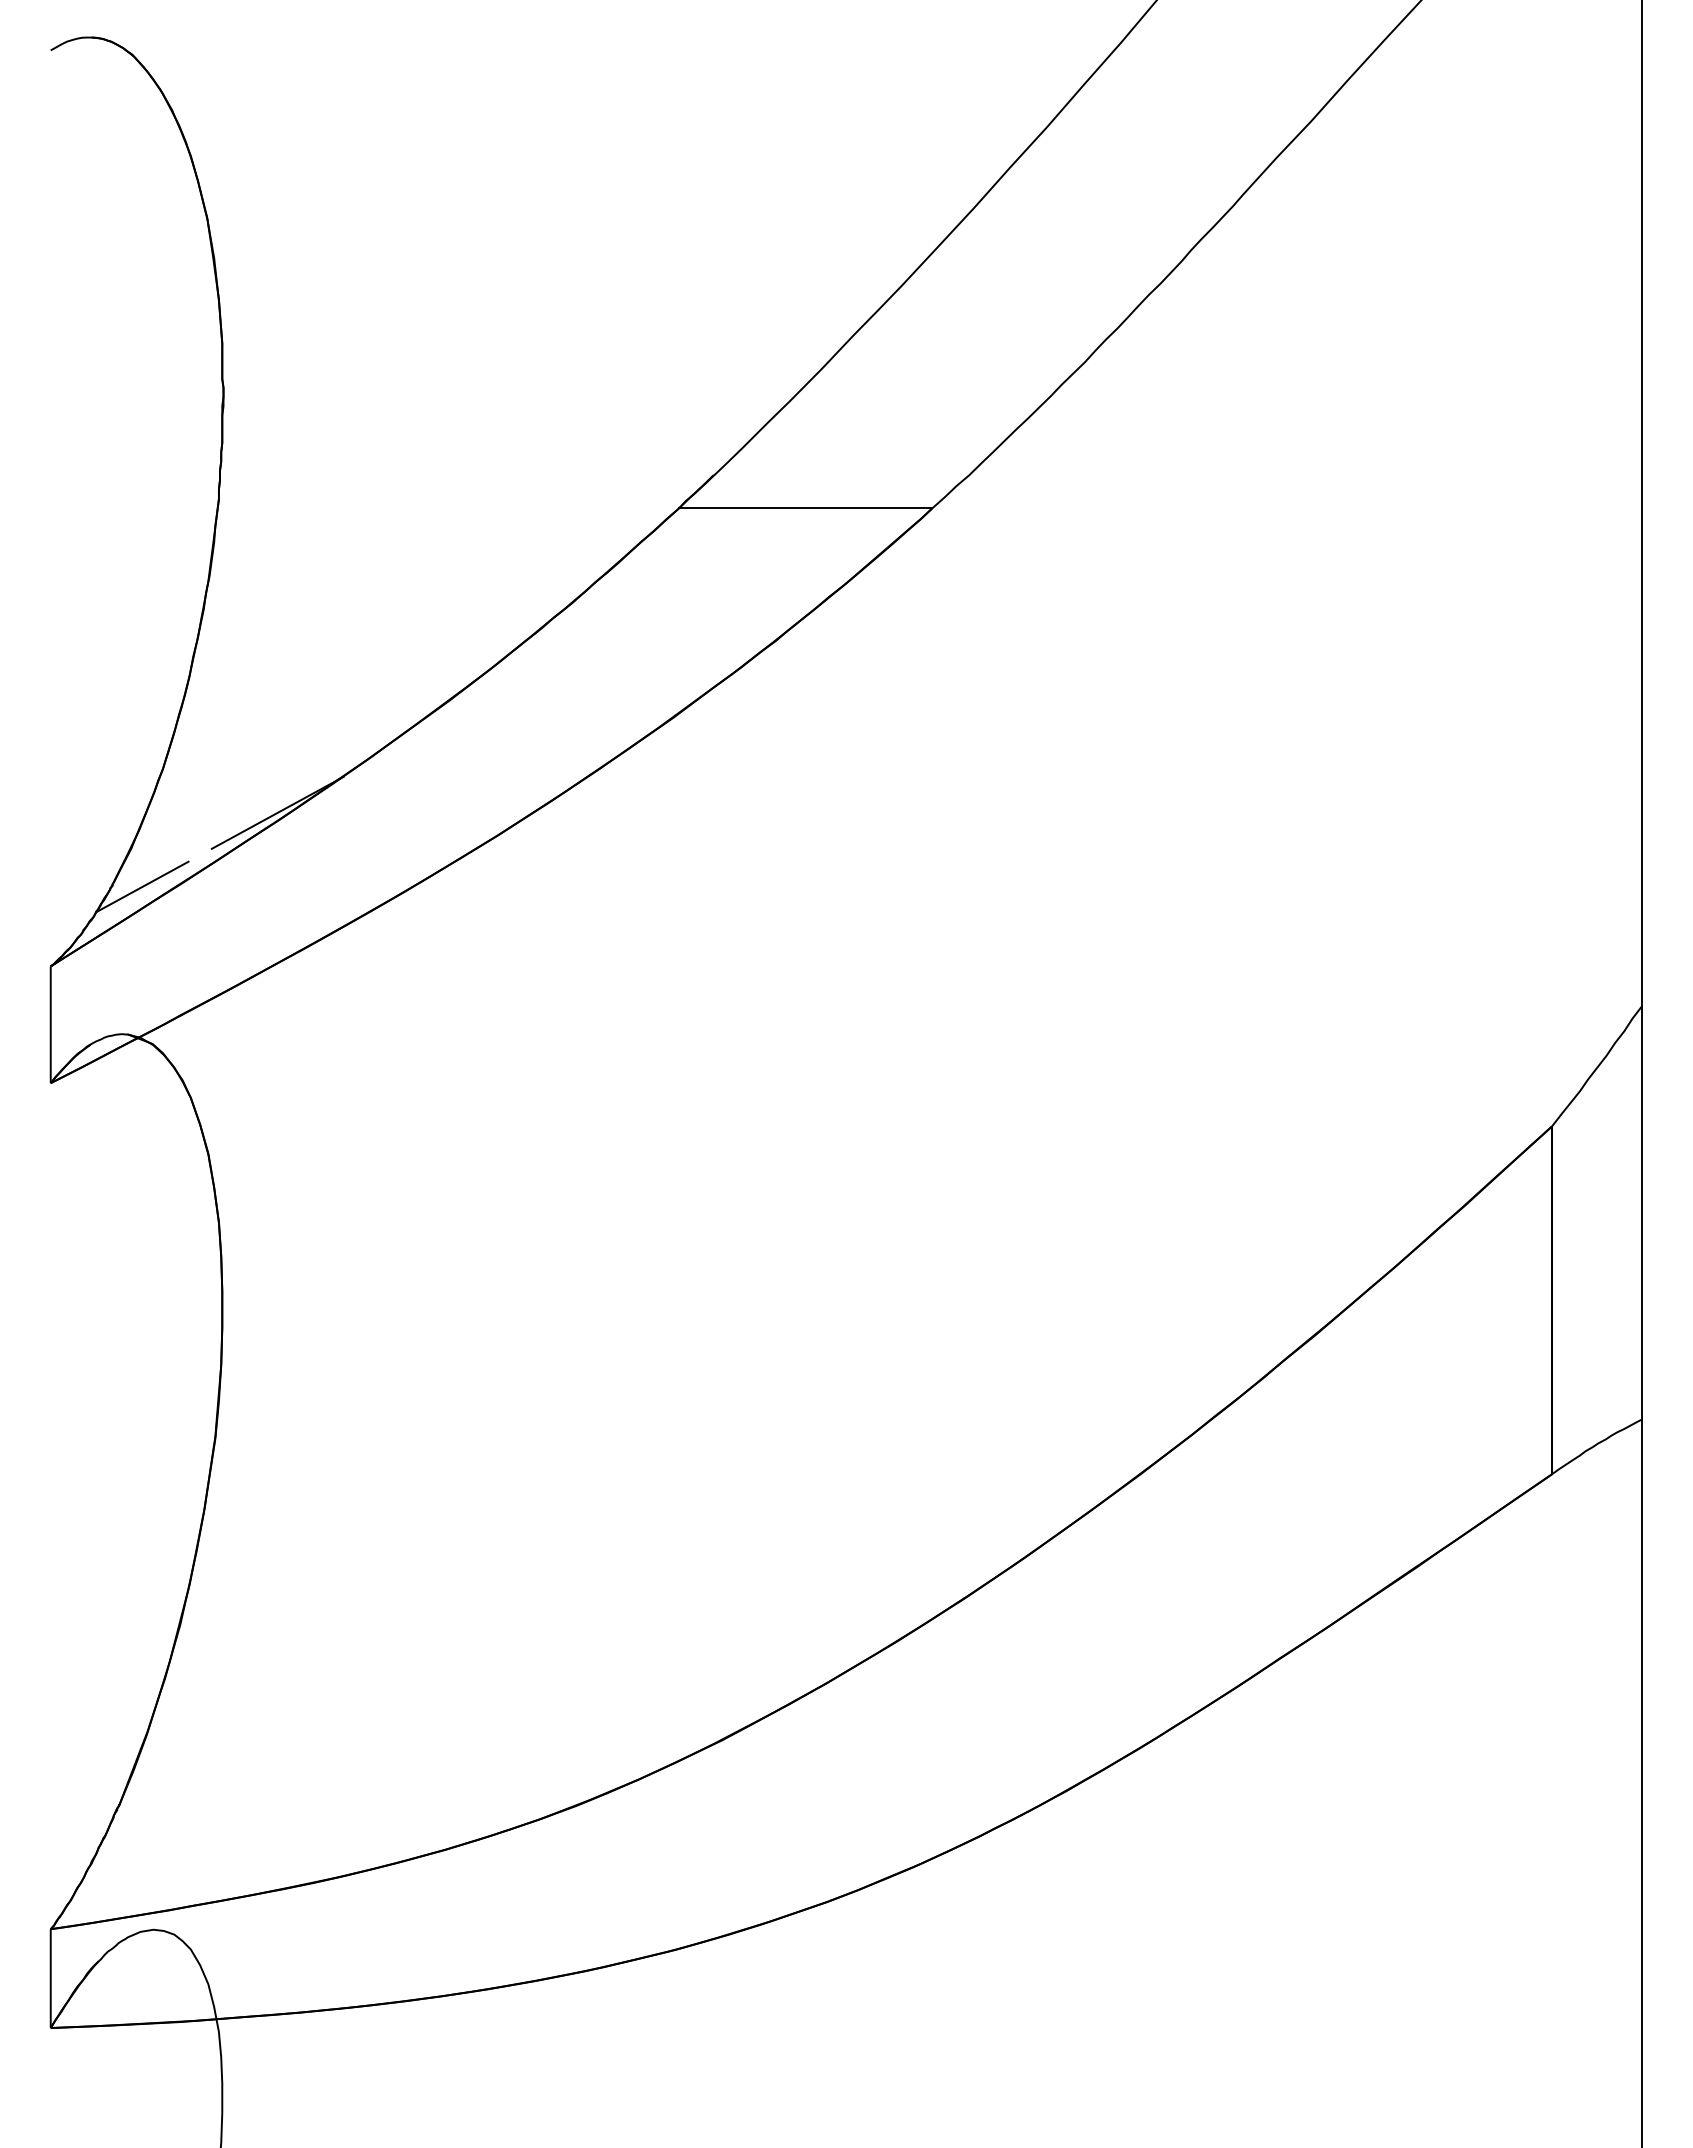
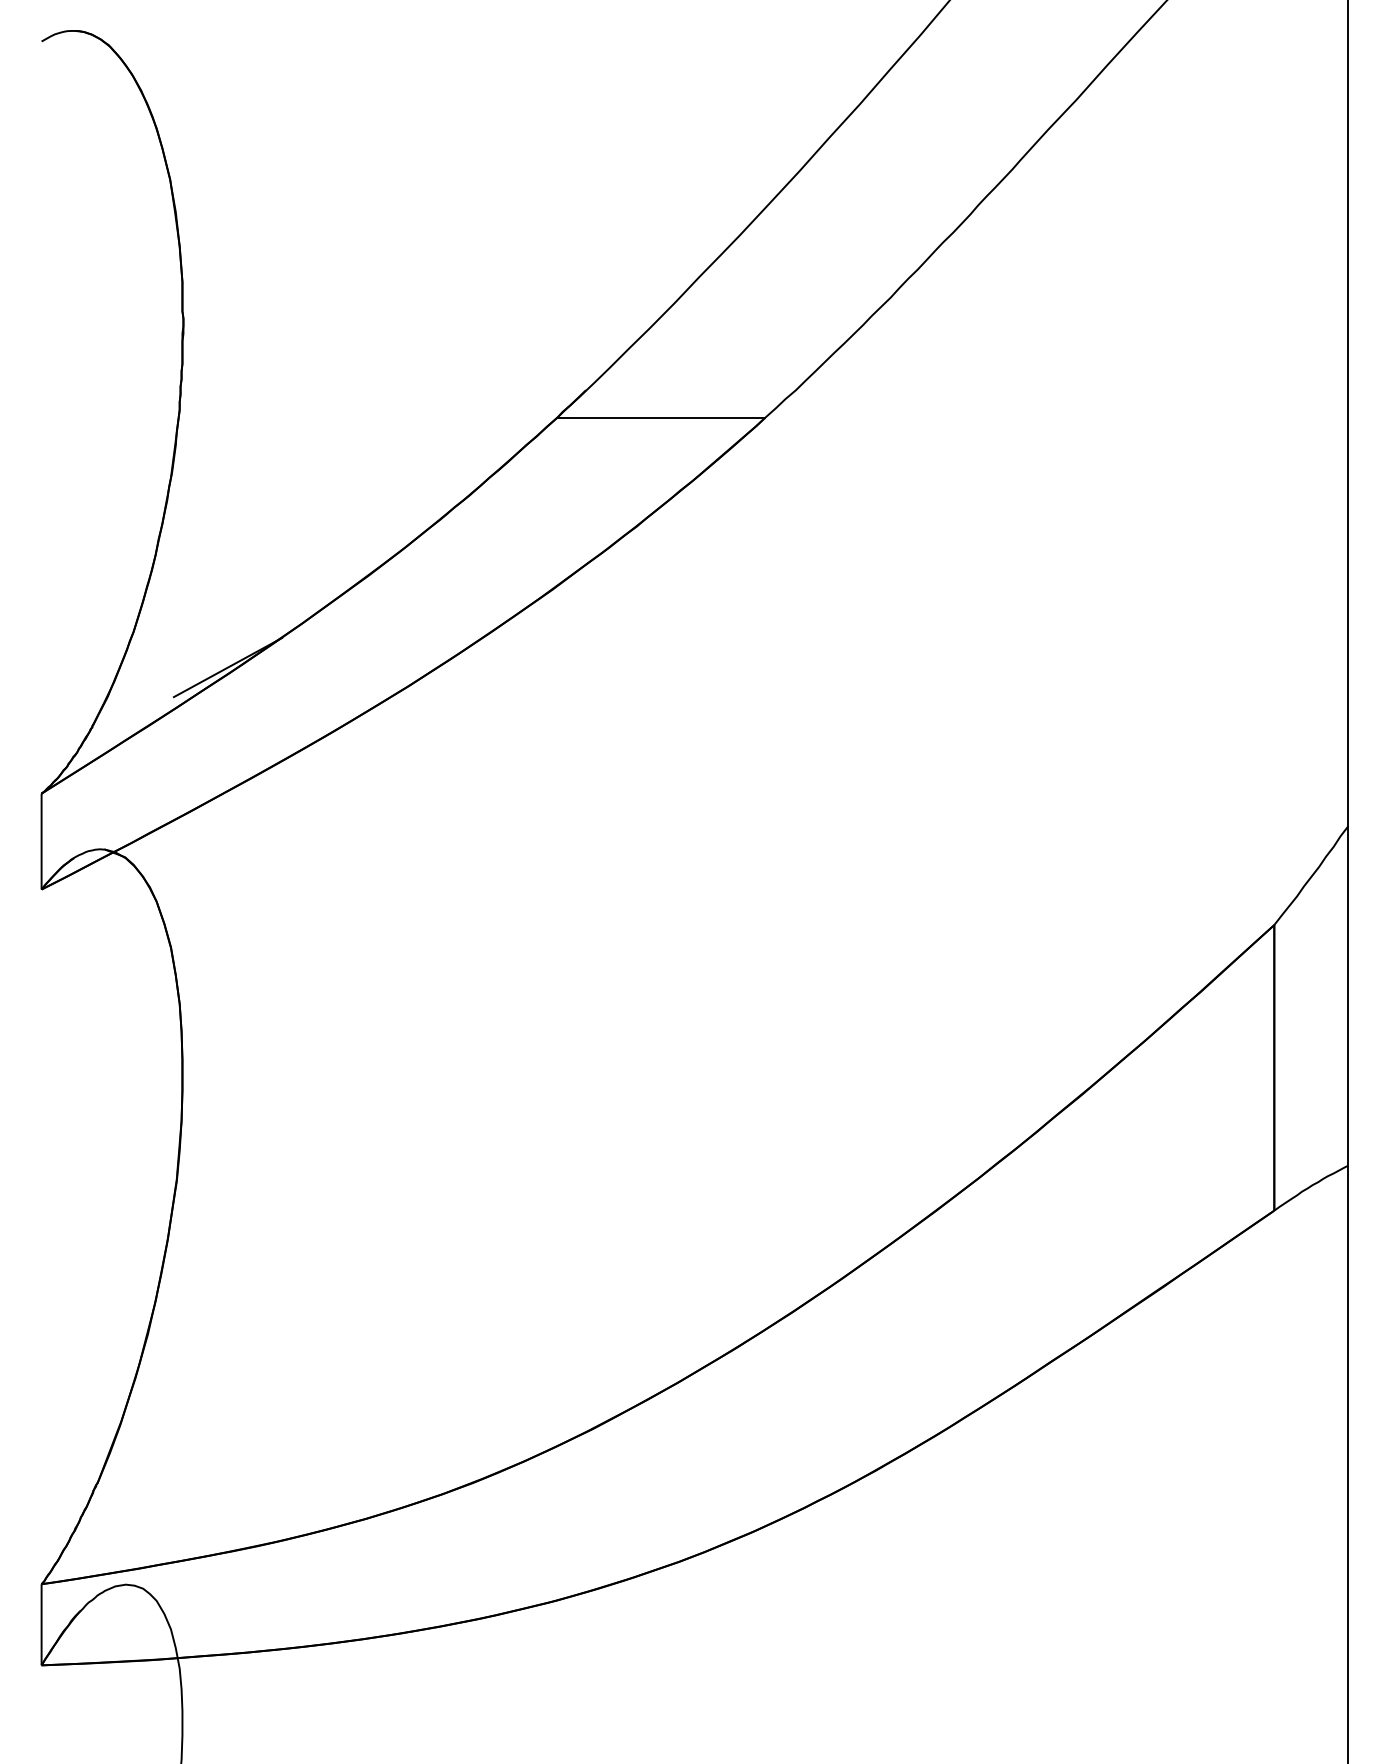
line: (142, 886) -> (116, 728), removed

